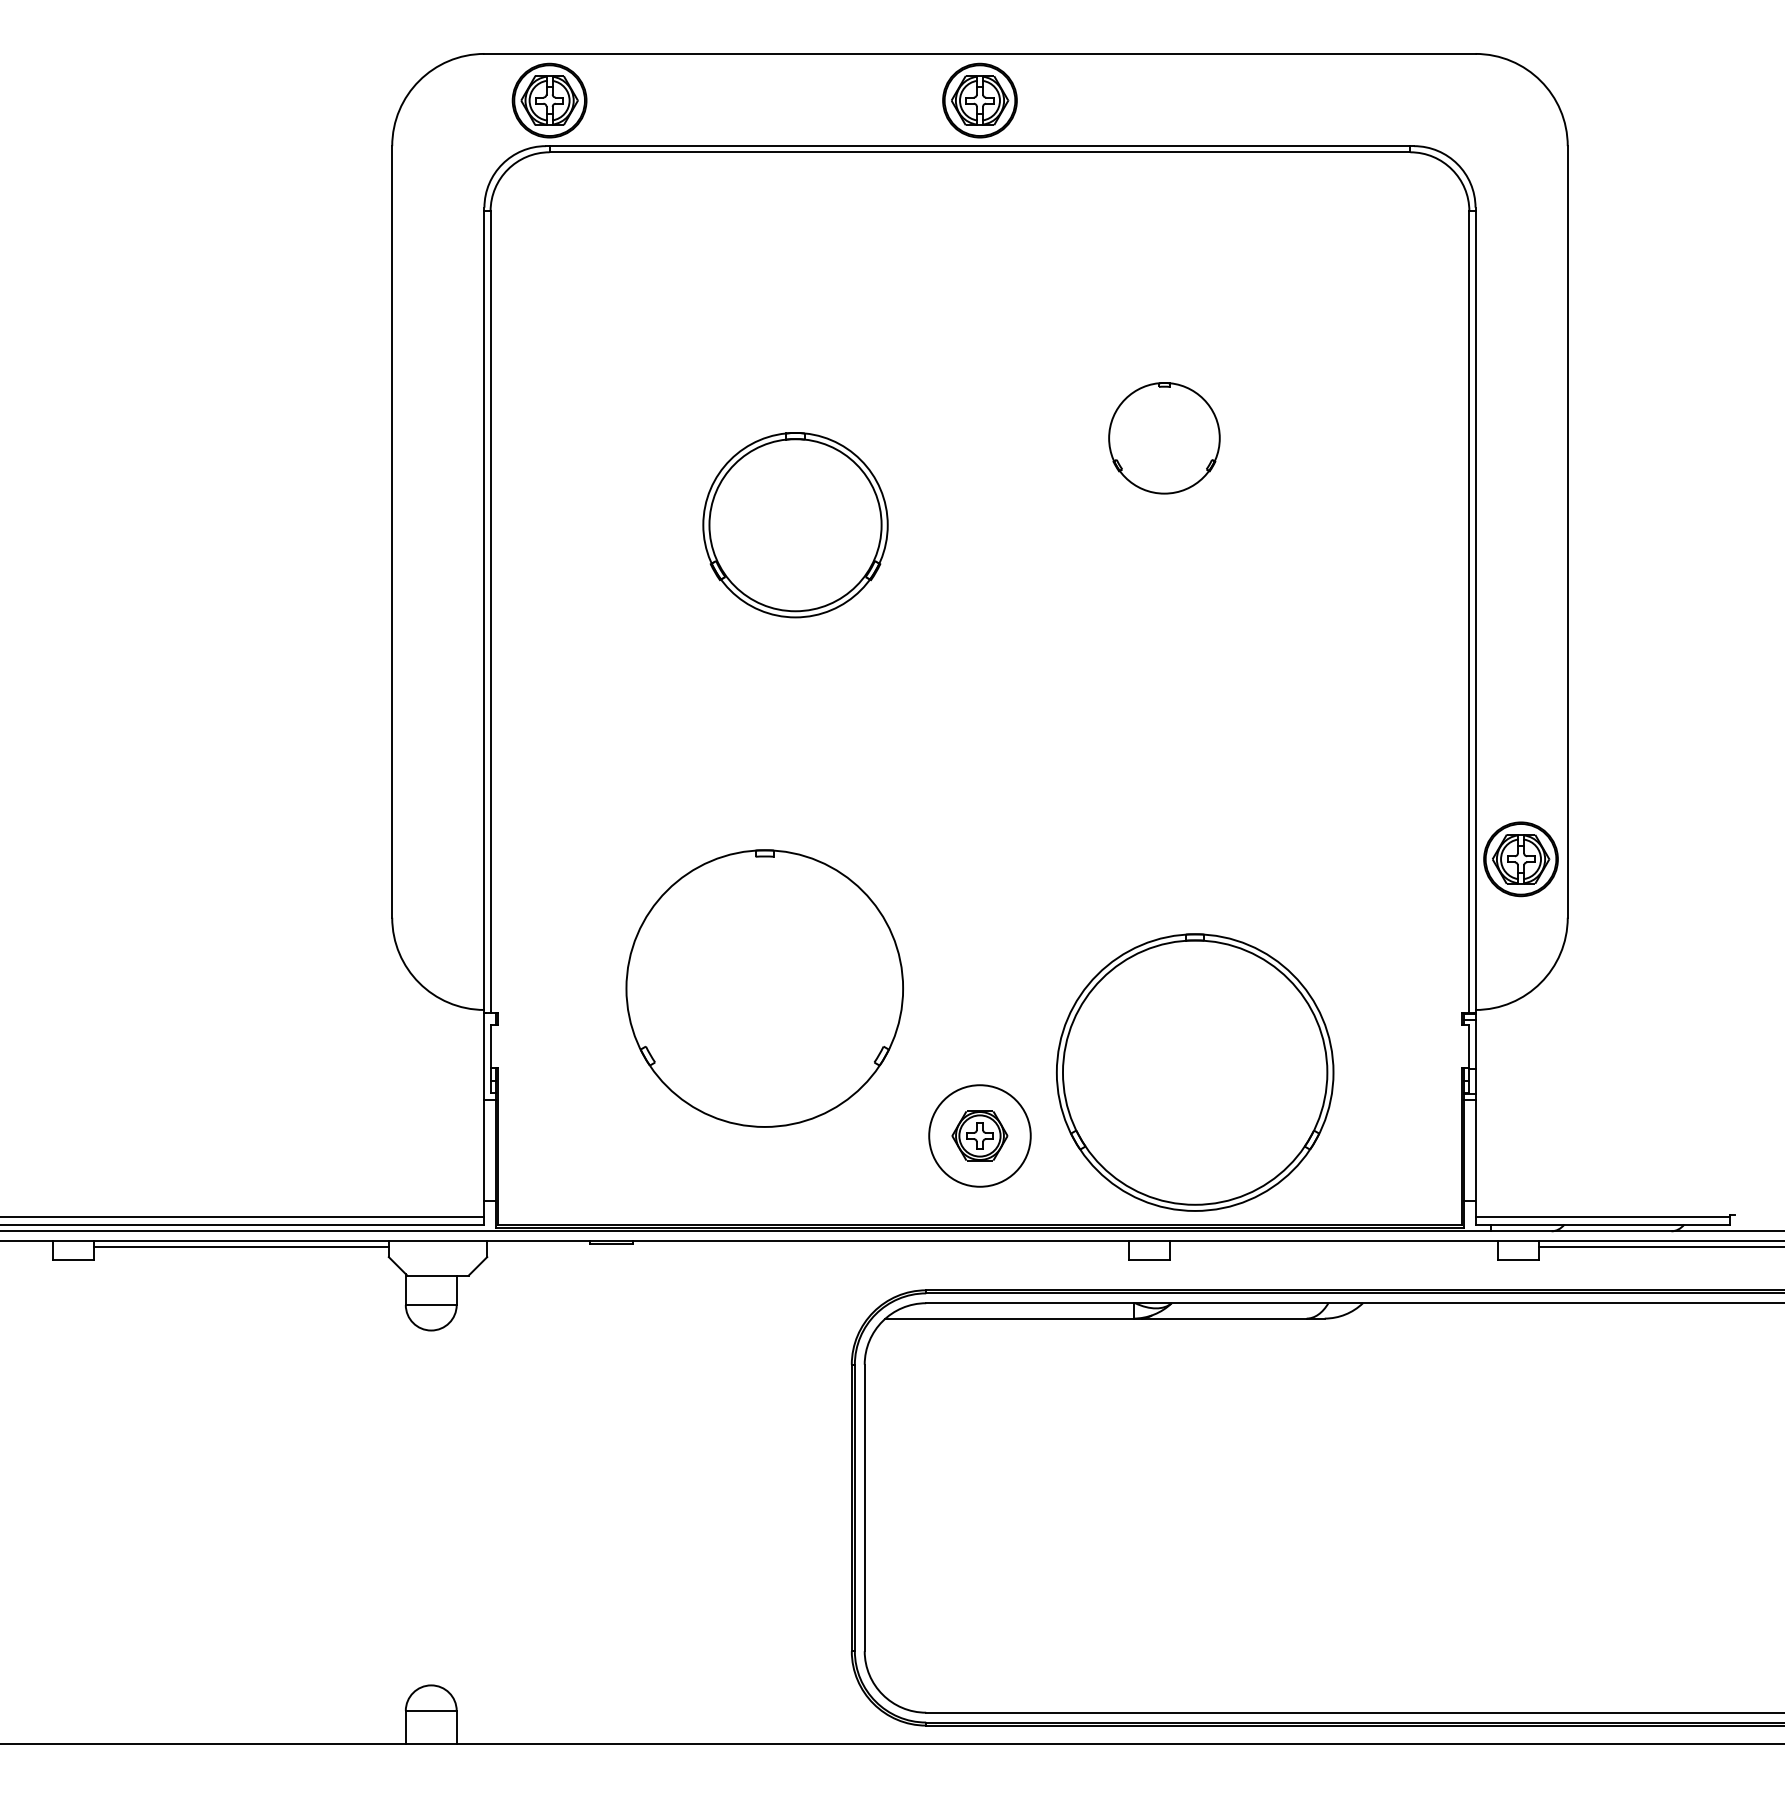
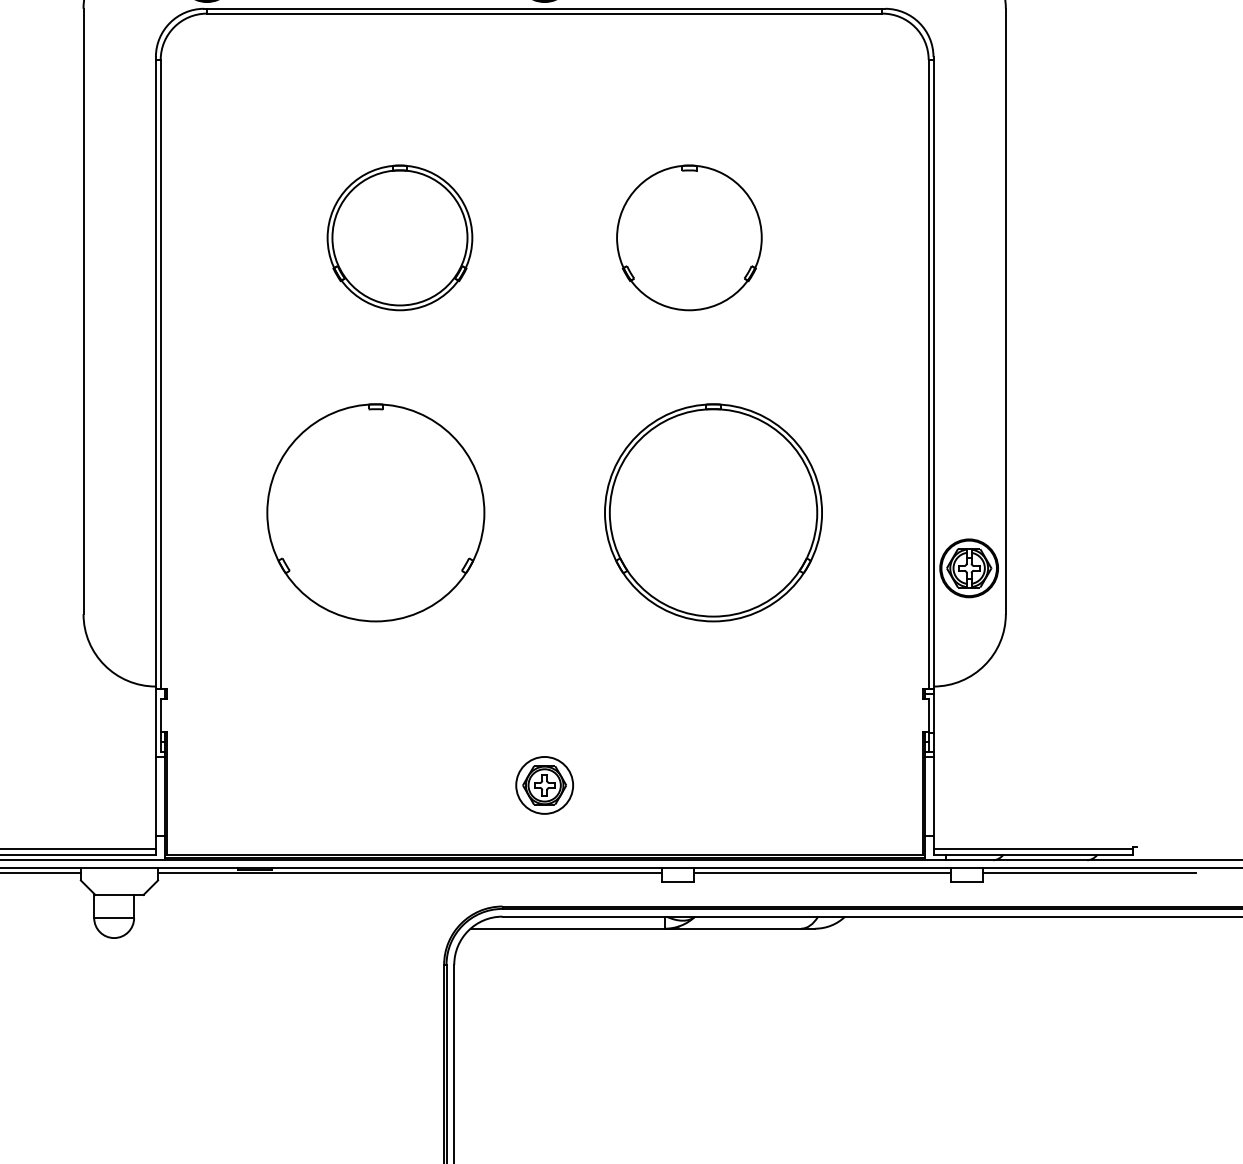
part: (1164, 438) -> (689, 238), size x1.67
part: (795, 525) -> (399, 238), moved
part: (764, 988) -> (375, 512), moved
part: (1195, 1072) -> (713, 512), moved
circle: (979, 1135) -> (544, 785), size x0.71
line: (808, 1247) -> (410, 872), added
line: (1333, 1247) -> (822, 872), added

